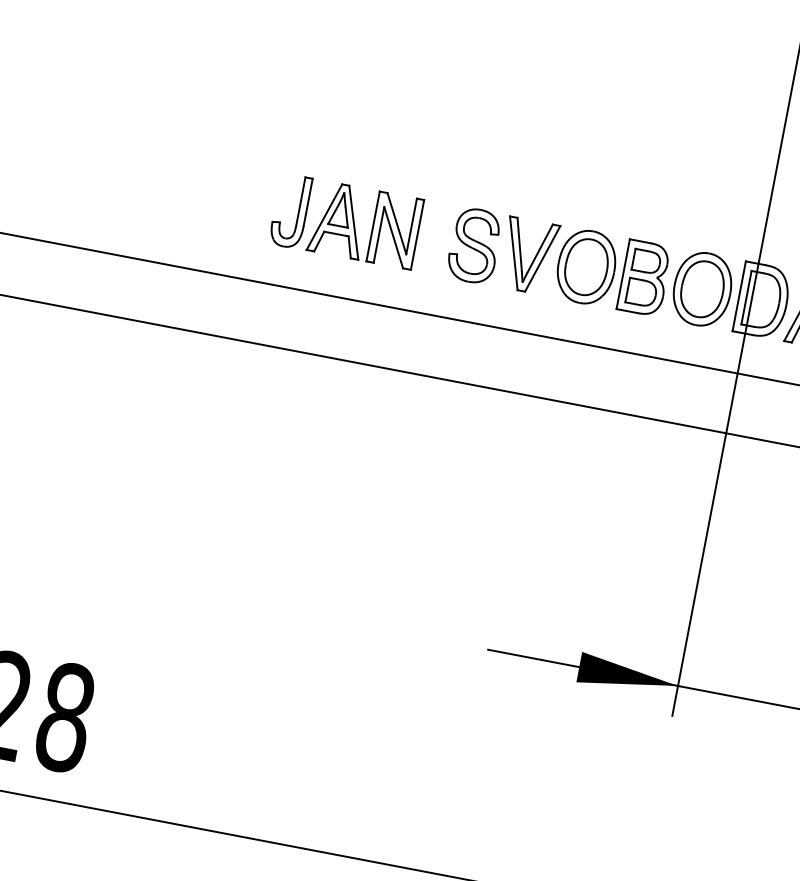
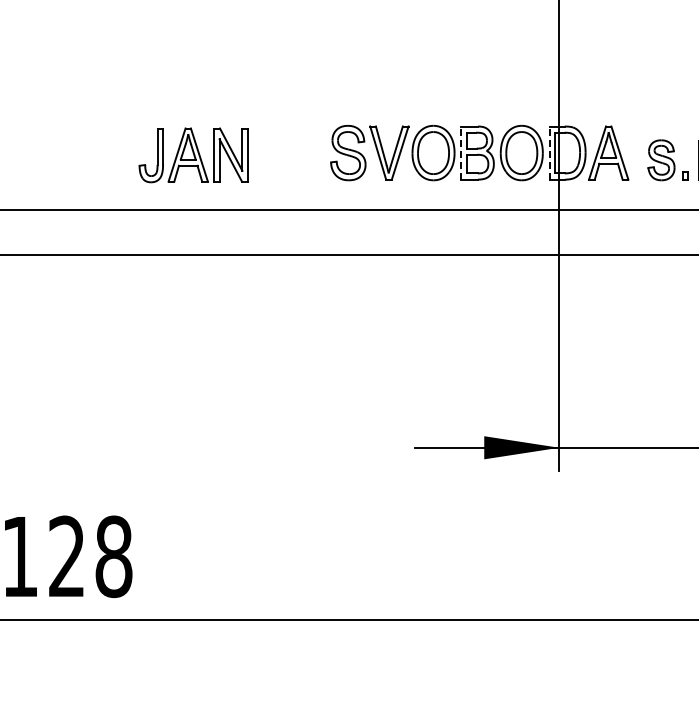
part: (345, 221) -> (193, 155), moved
line: (623, 274) -> (461, 153), solid -> dashed
line: (738, 296) -> (549, 153), solid -> dashed

